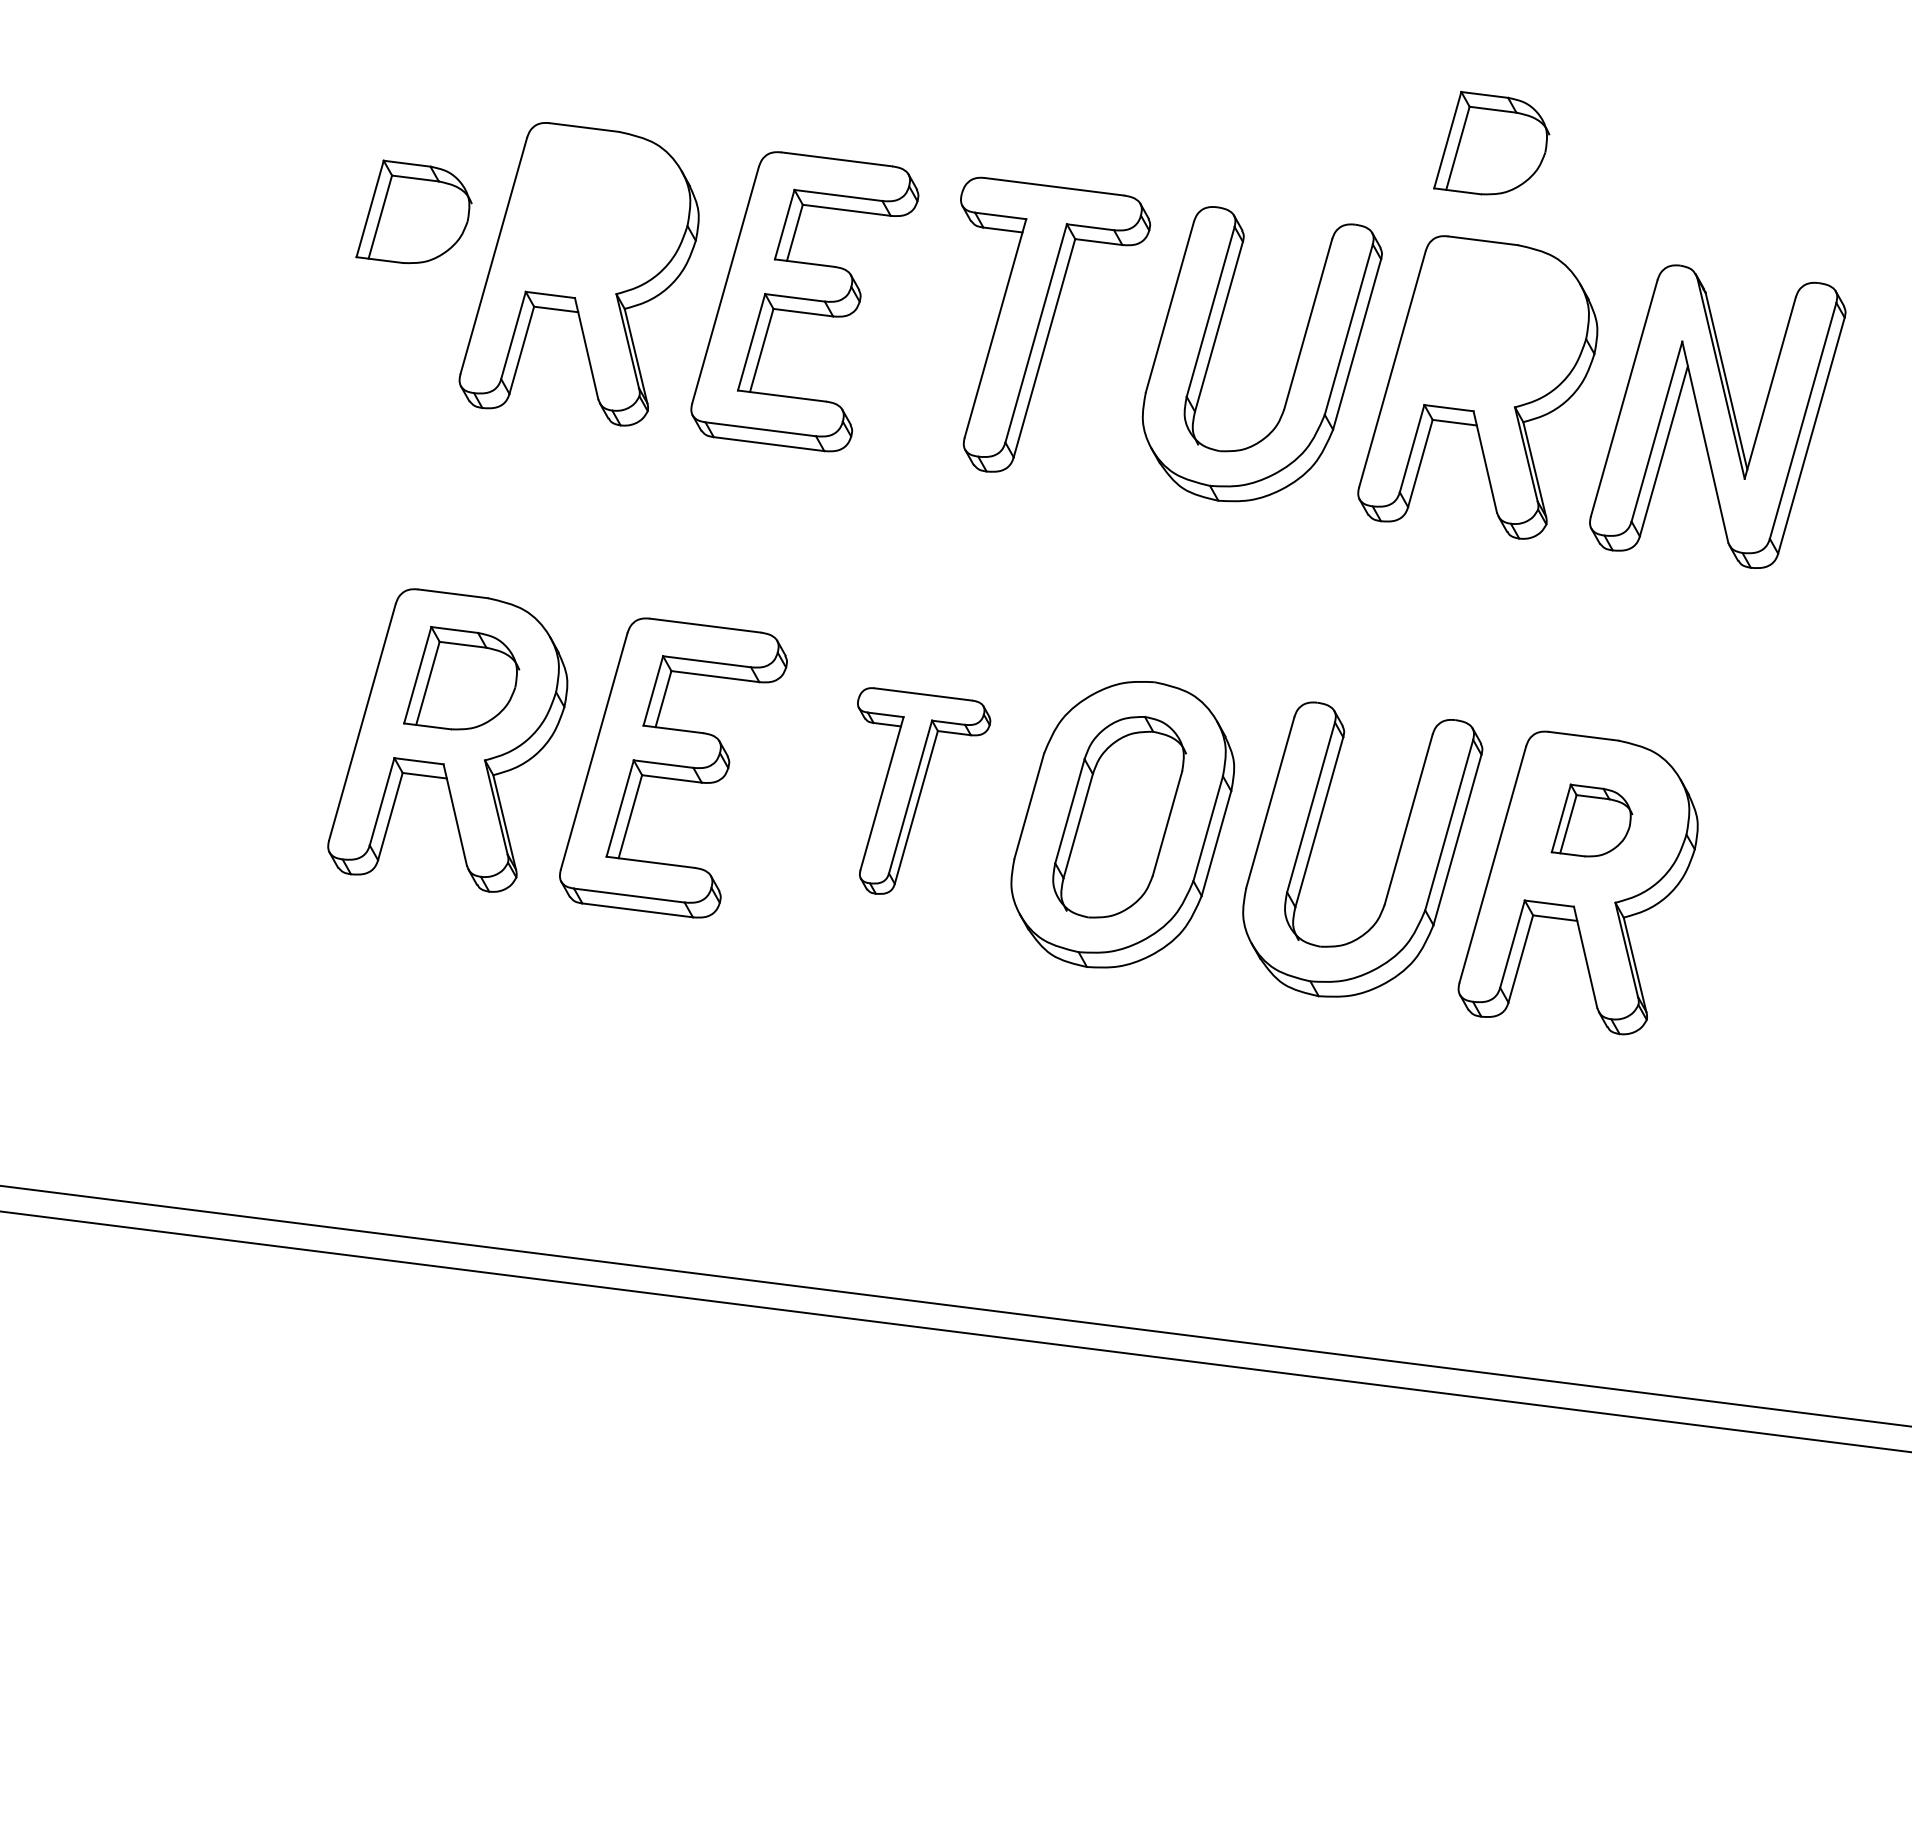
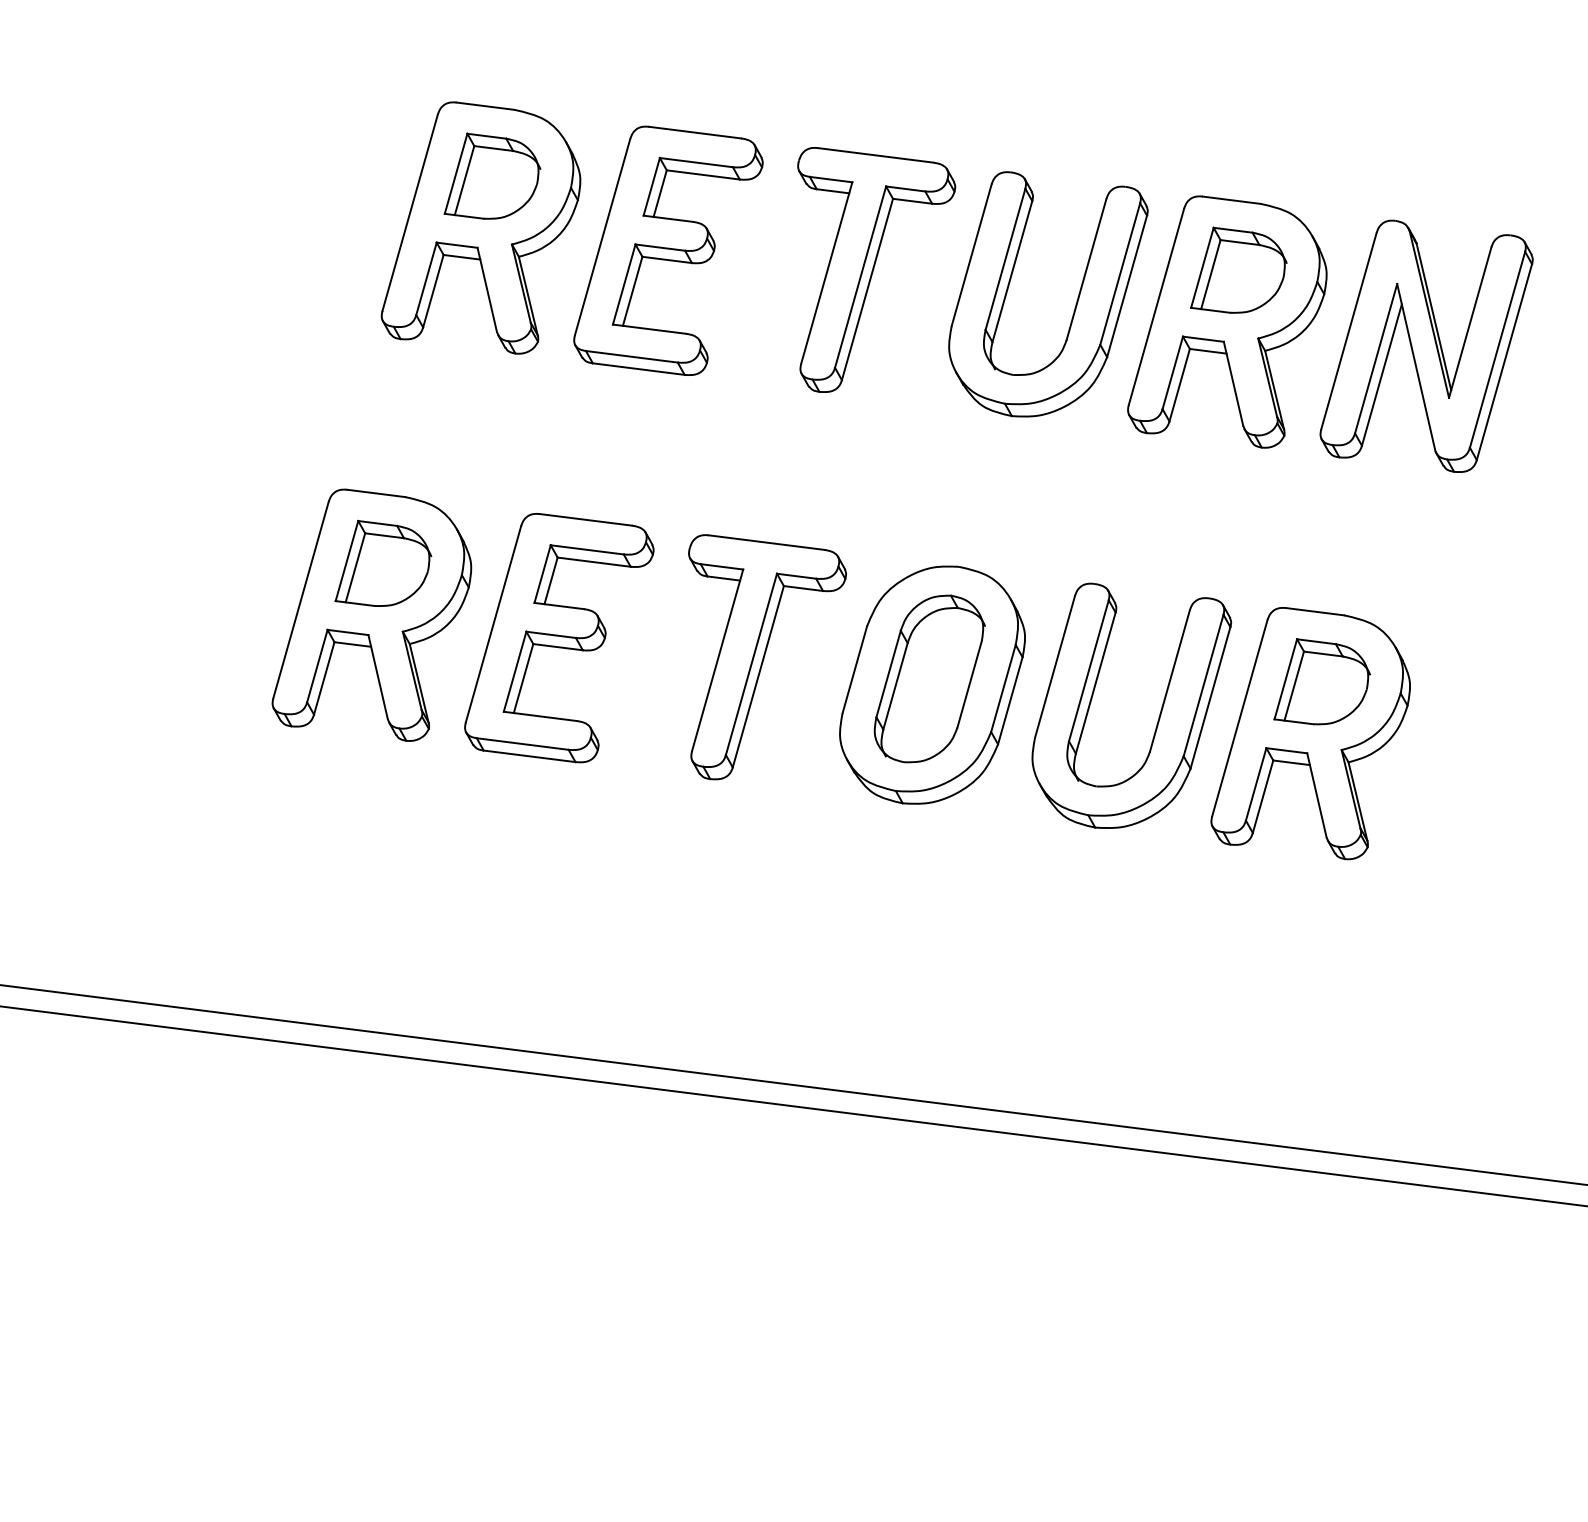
part: (1491, 142) -> (1238, 269), moved
part: (413, 211) -> (492, 175), moved
part: (923, 790) -> (767, 656), size x1.43
part: (1591, 820) -> (1321, 681), size x1.43

